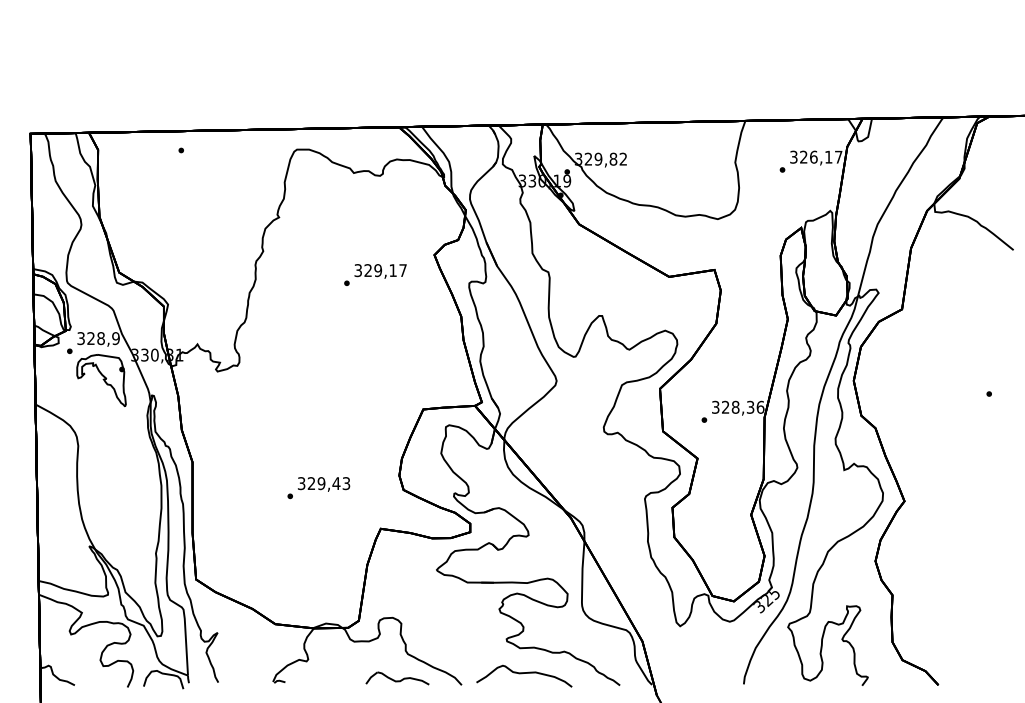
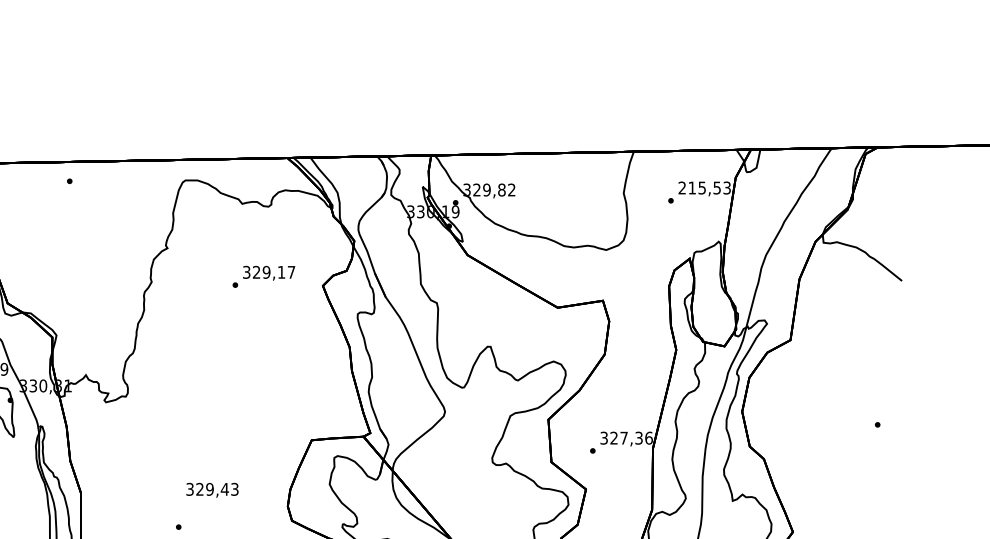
text: (816, 156) -> (704, 187), 326,17 -> 215,53
text: (375, 274) -> (263, 276), moved
text: (735, 406) -> (623, 437), 328,36 -> 327,36
text: (324, 484) -> (212, 490), moved

